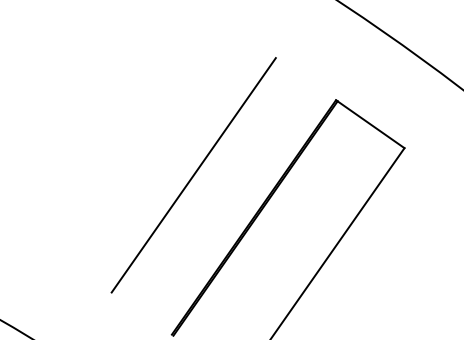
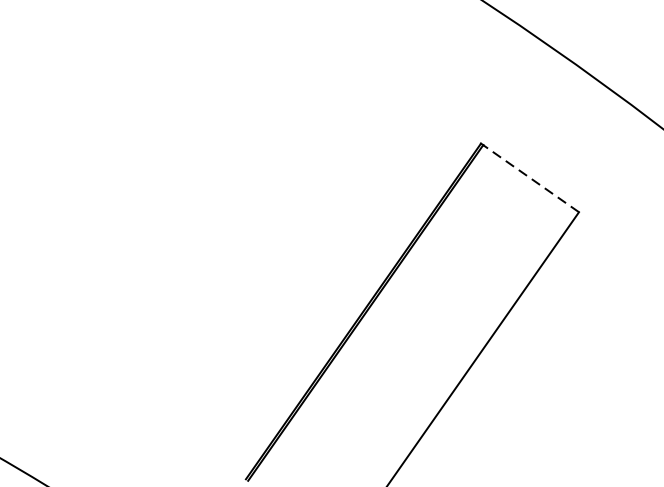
line: (371, 124) -> (531, 178), solid -> dashed
line: (193, 175) -> (276, 251), removed

